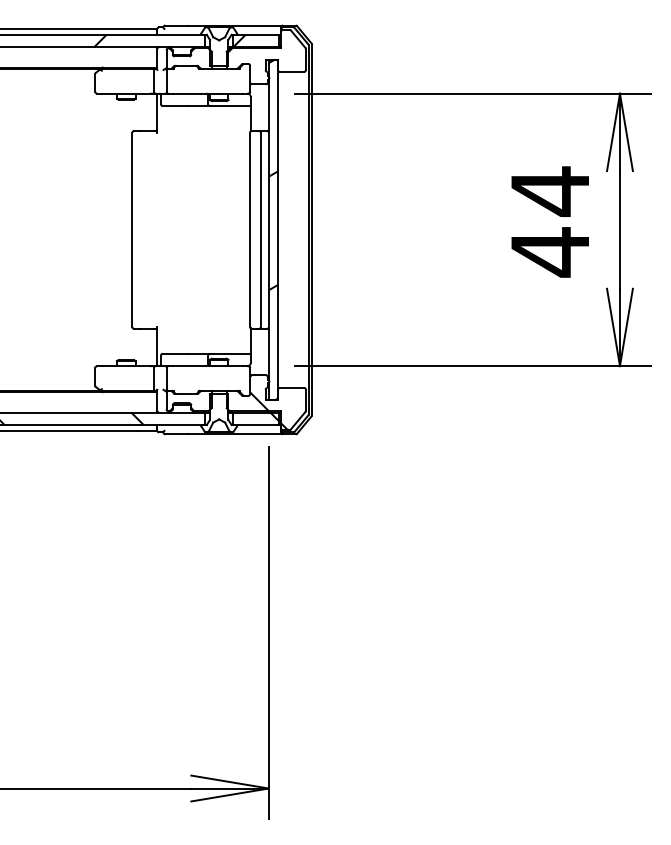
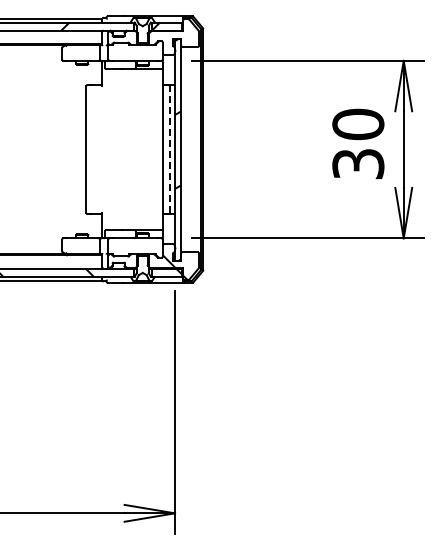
text: (550, 222) -> (358, 144), 44 -> 30
line: (260, 229) -> (169, 149), solid -> dashed

